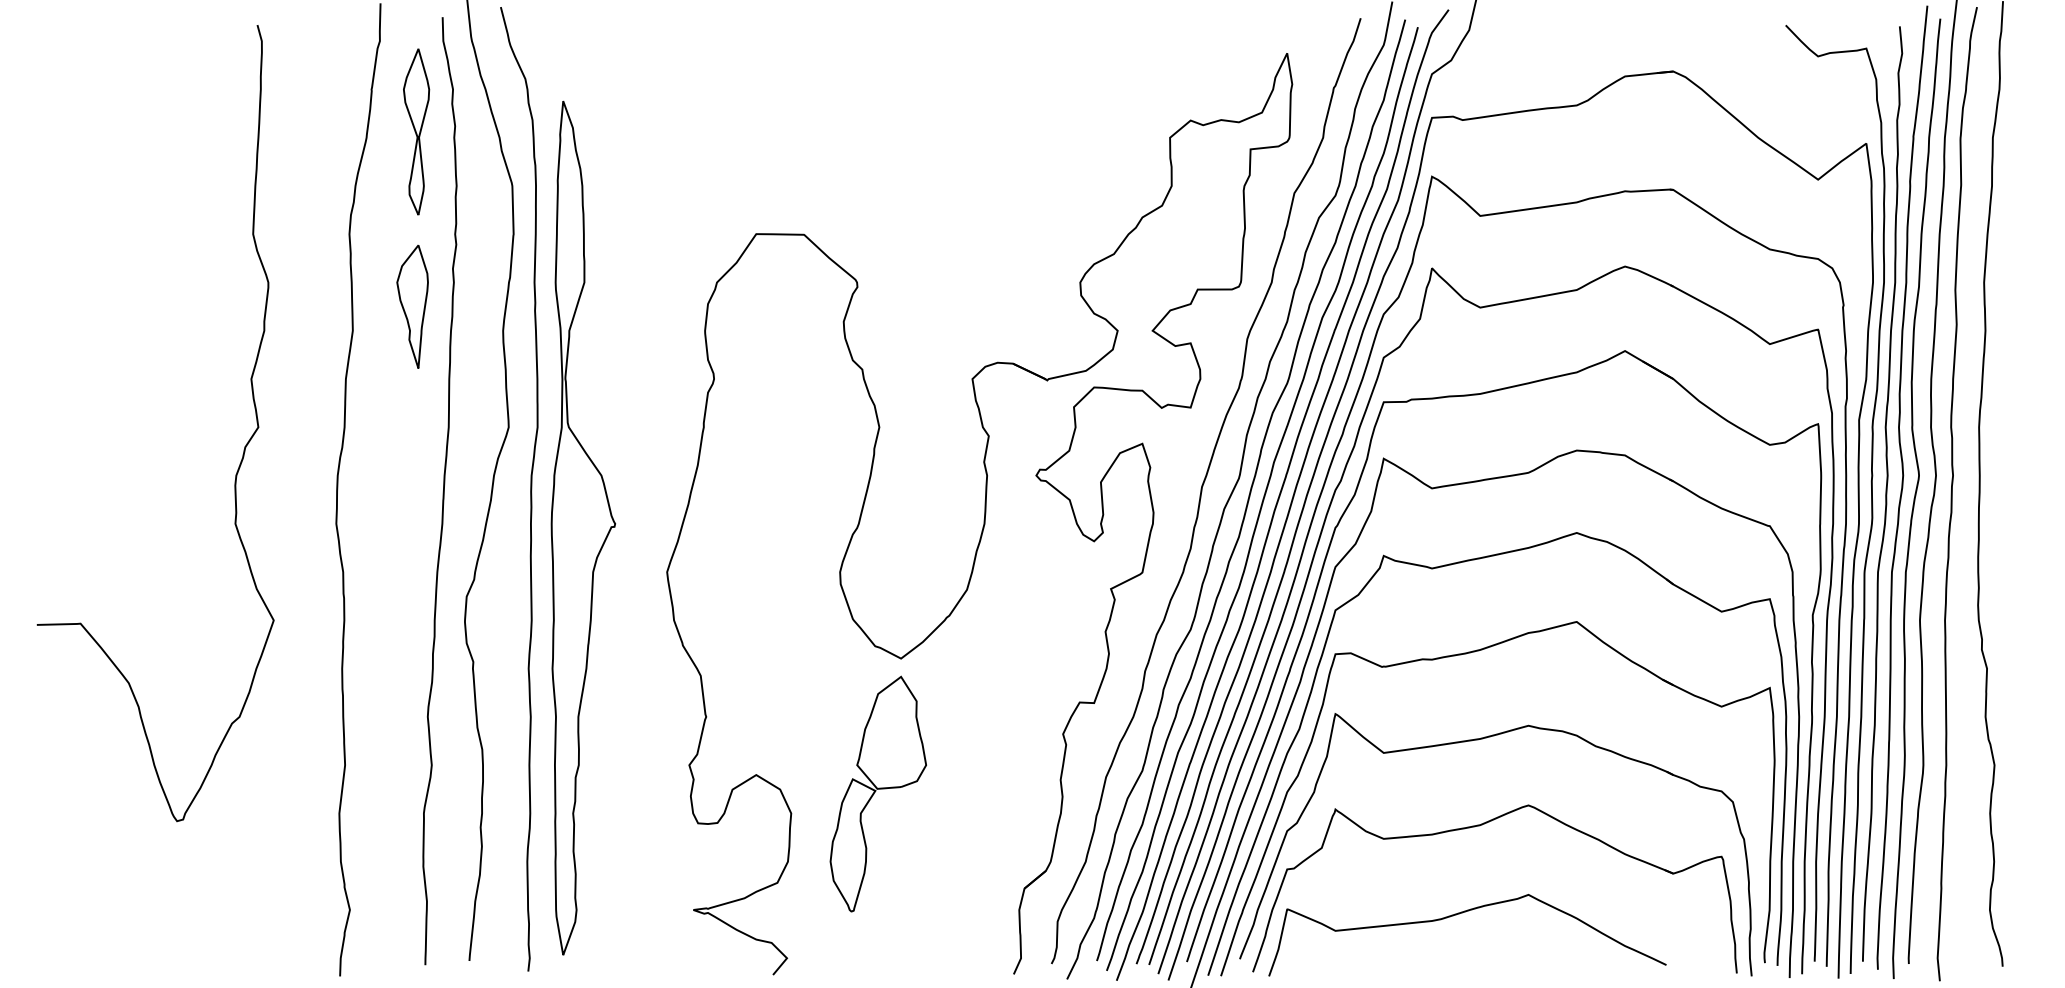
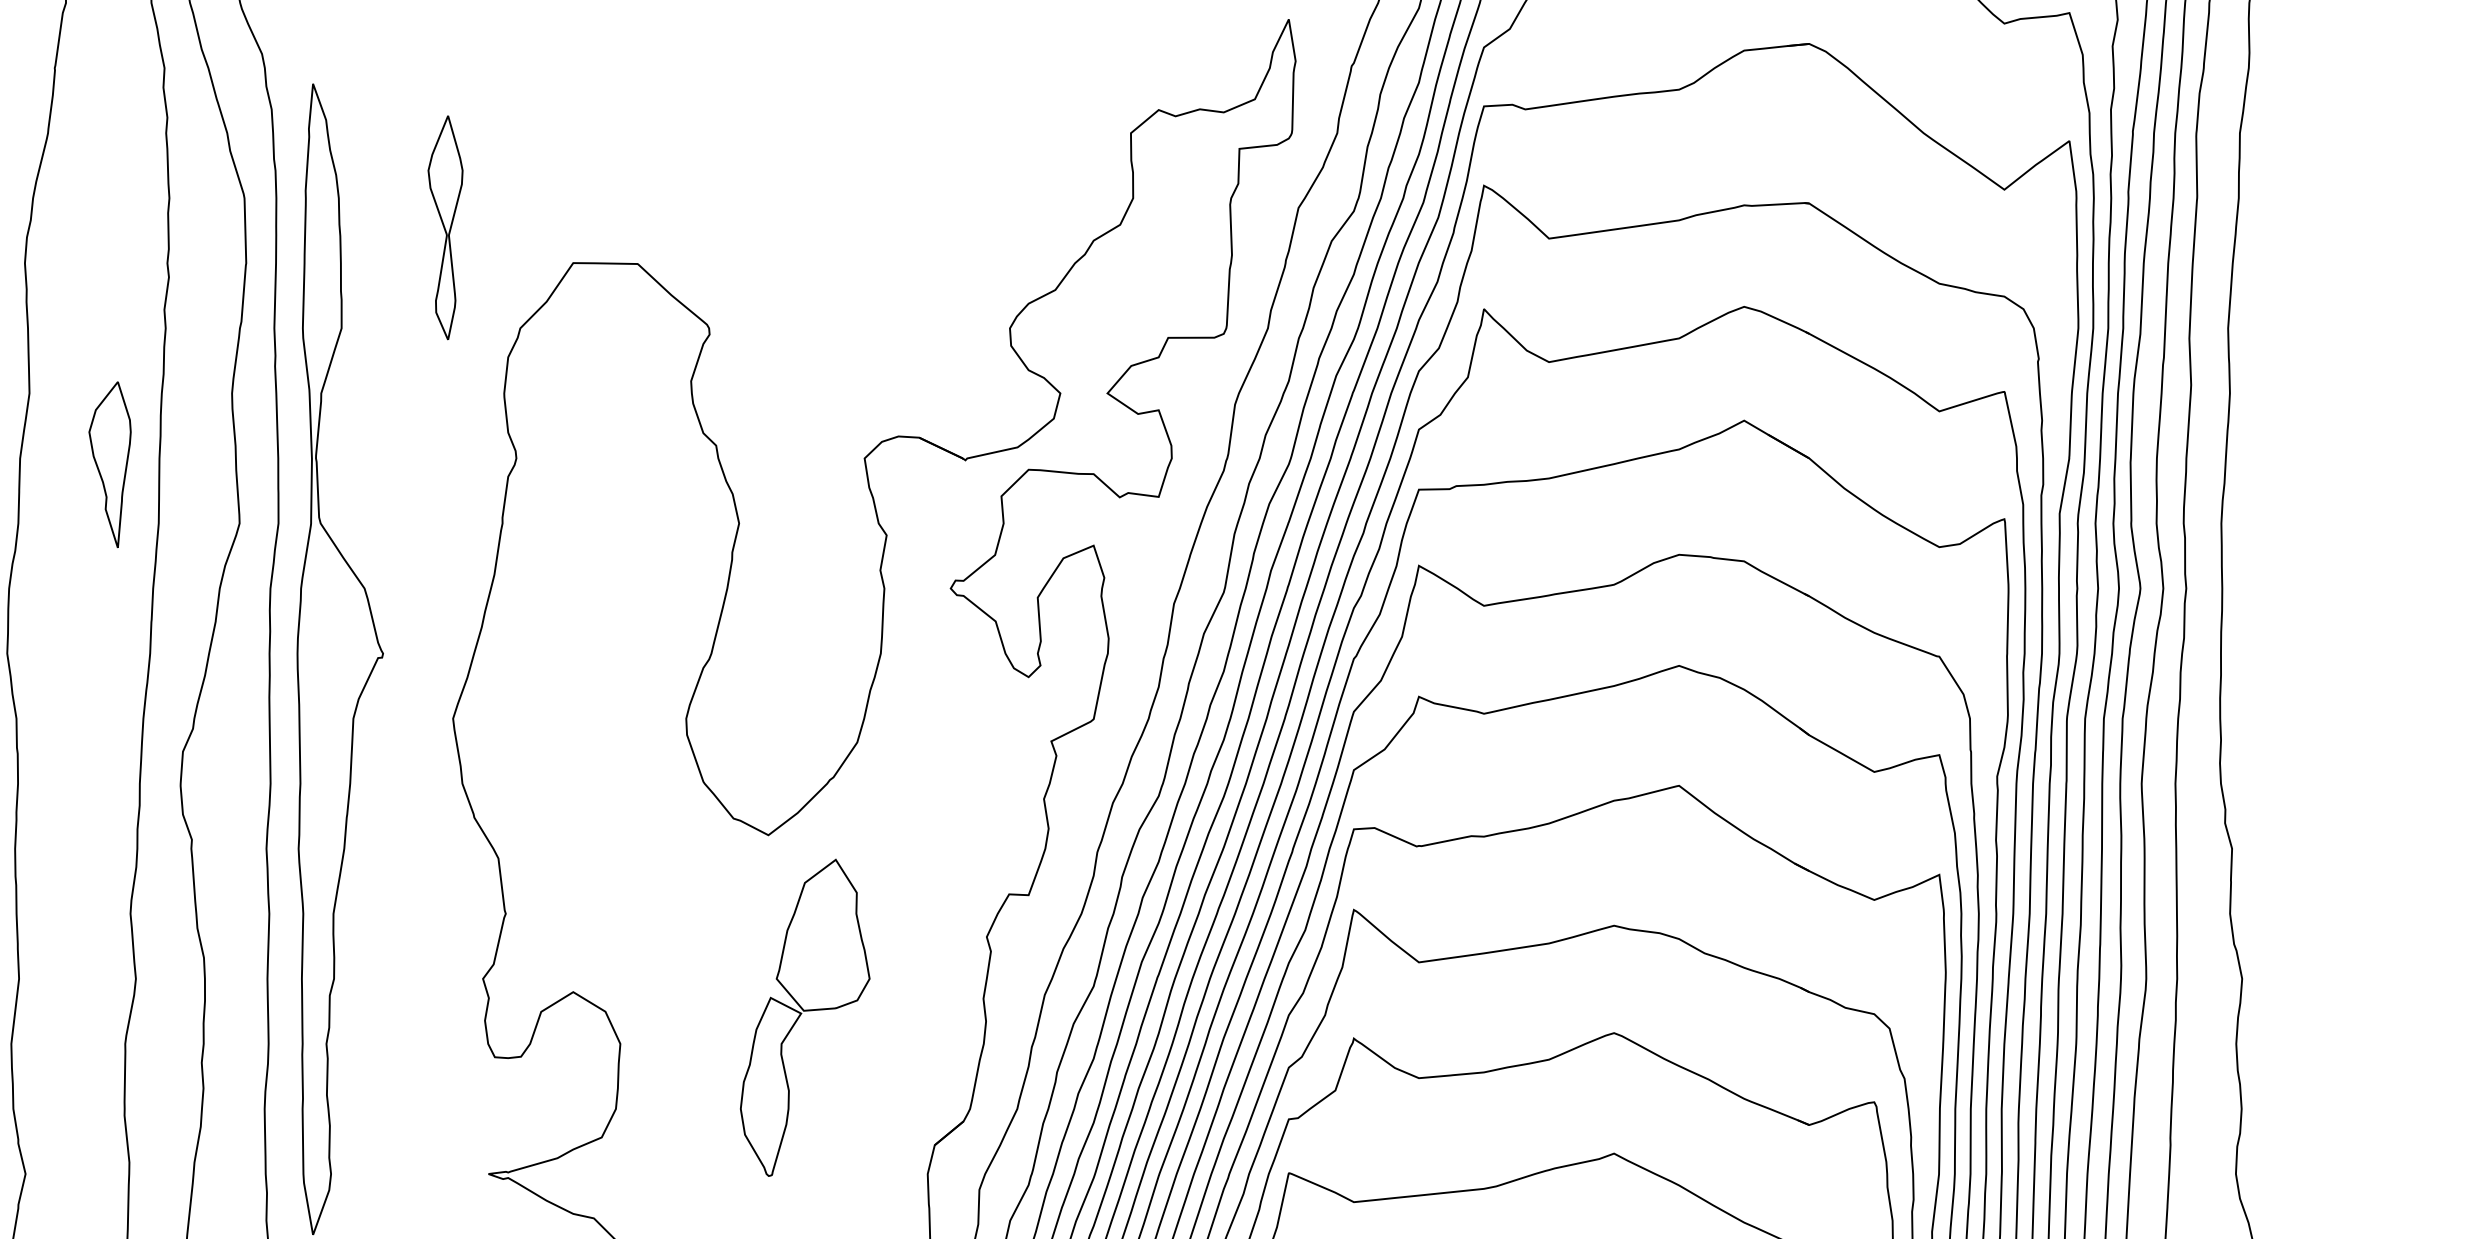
part: (416, 131) -> (445, 227), moved
part: (412, 306) -> (109, 464), moved
part: (877, 793) -> (804, 1017), moved

